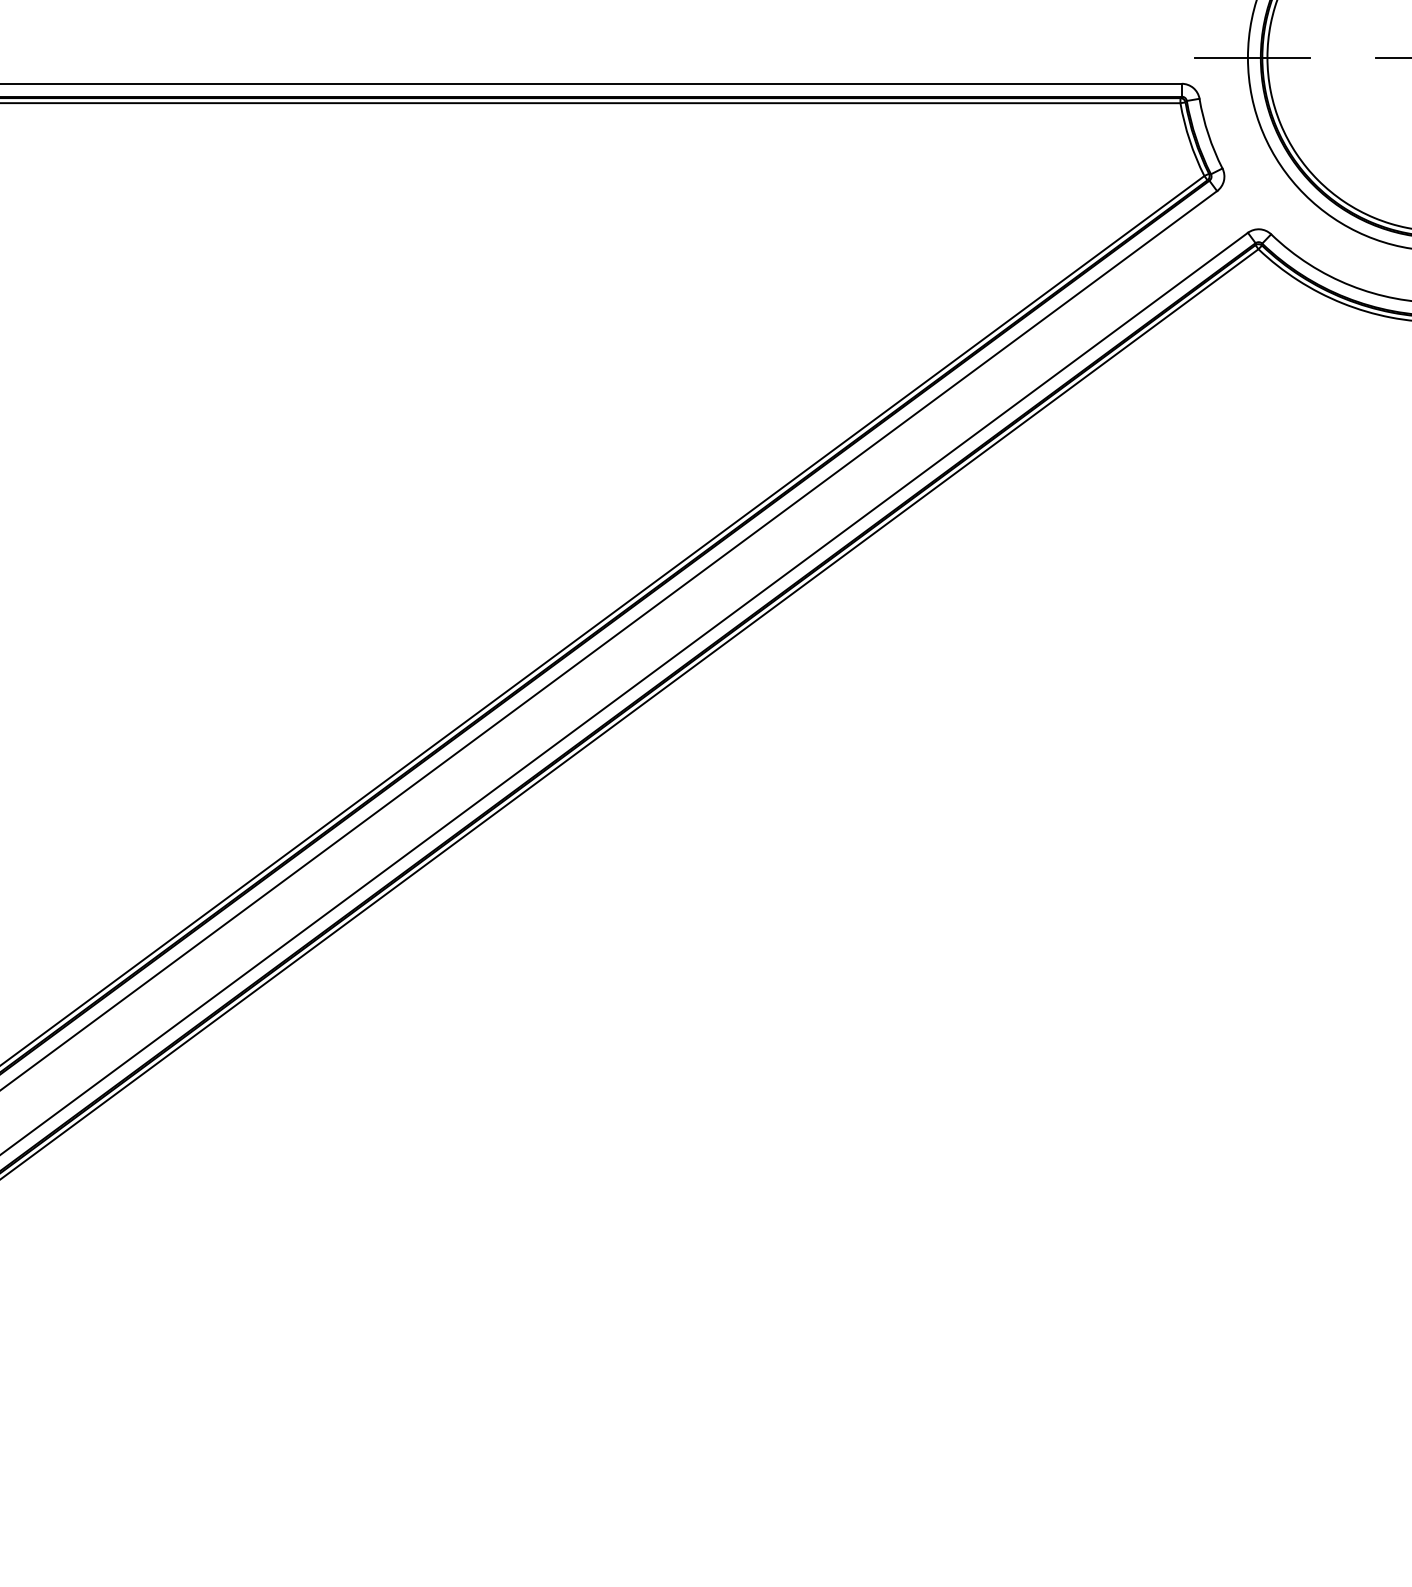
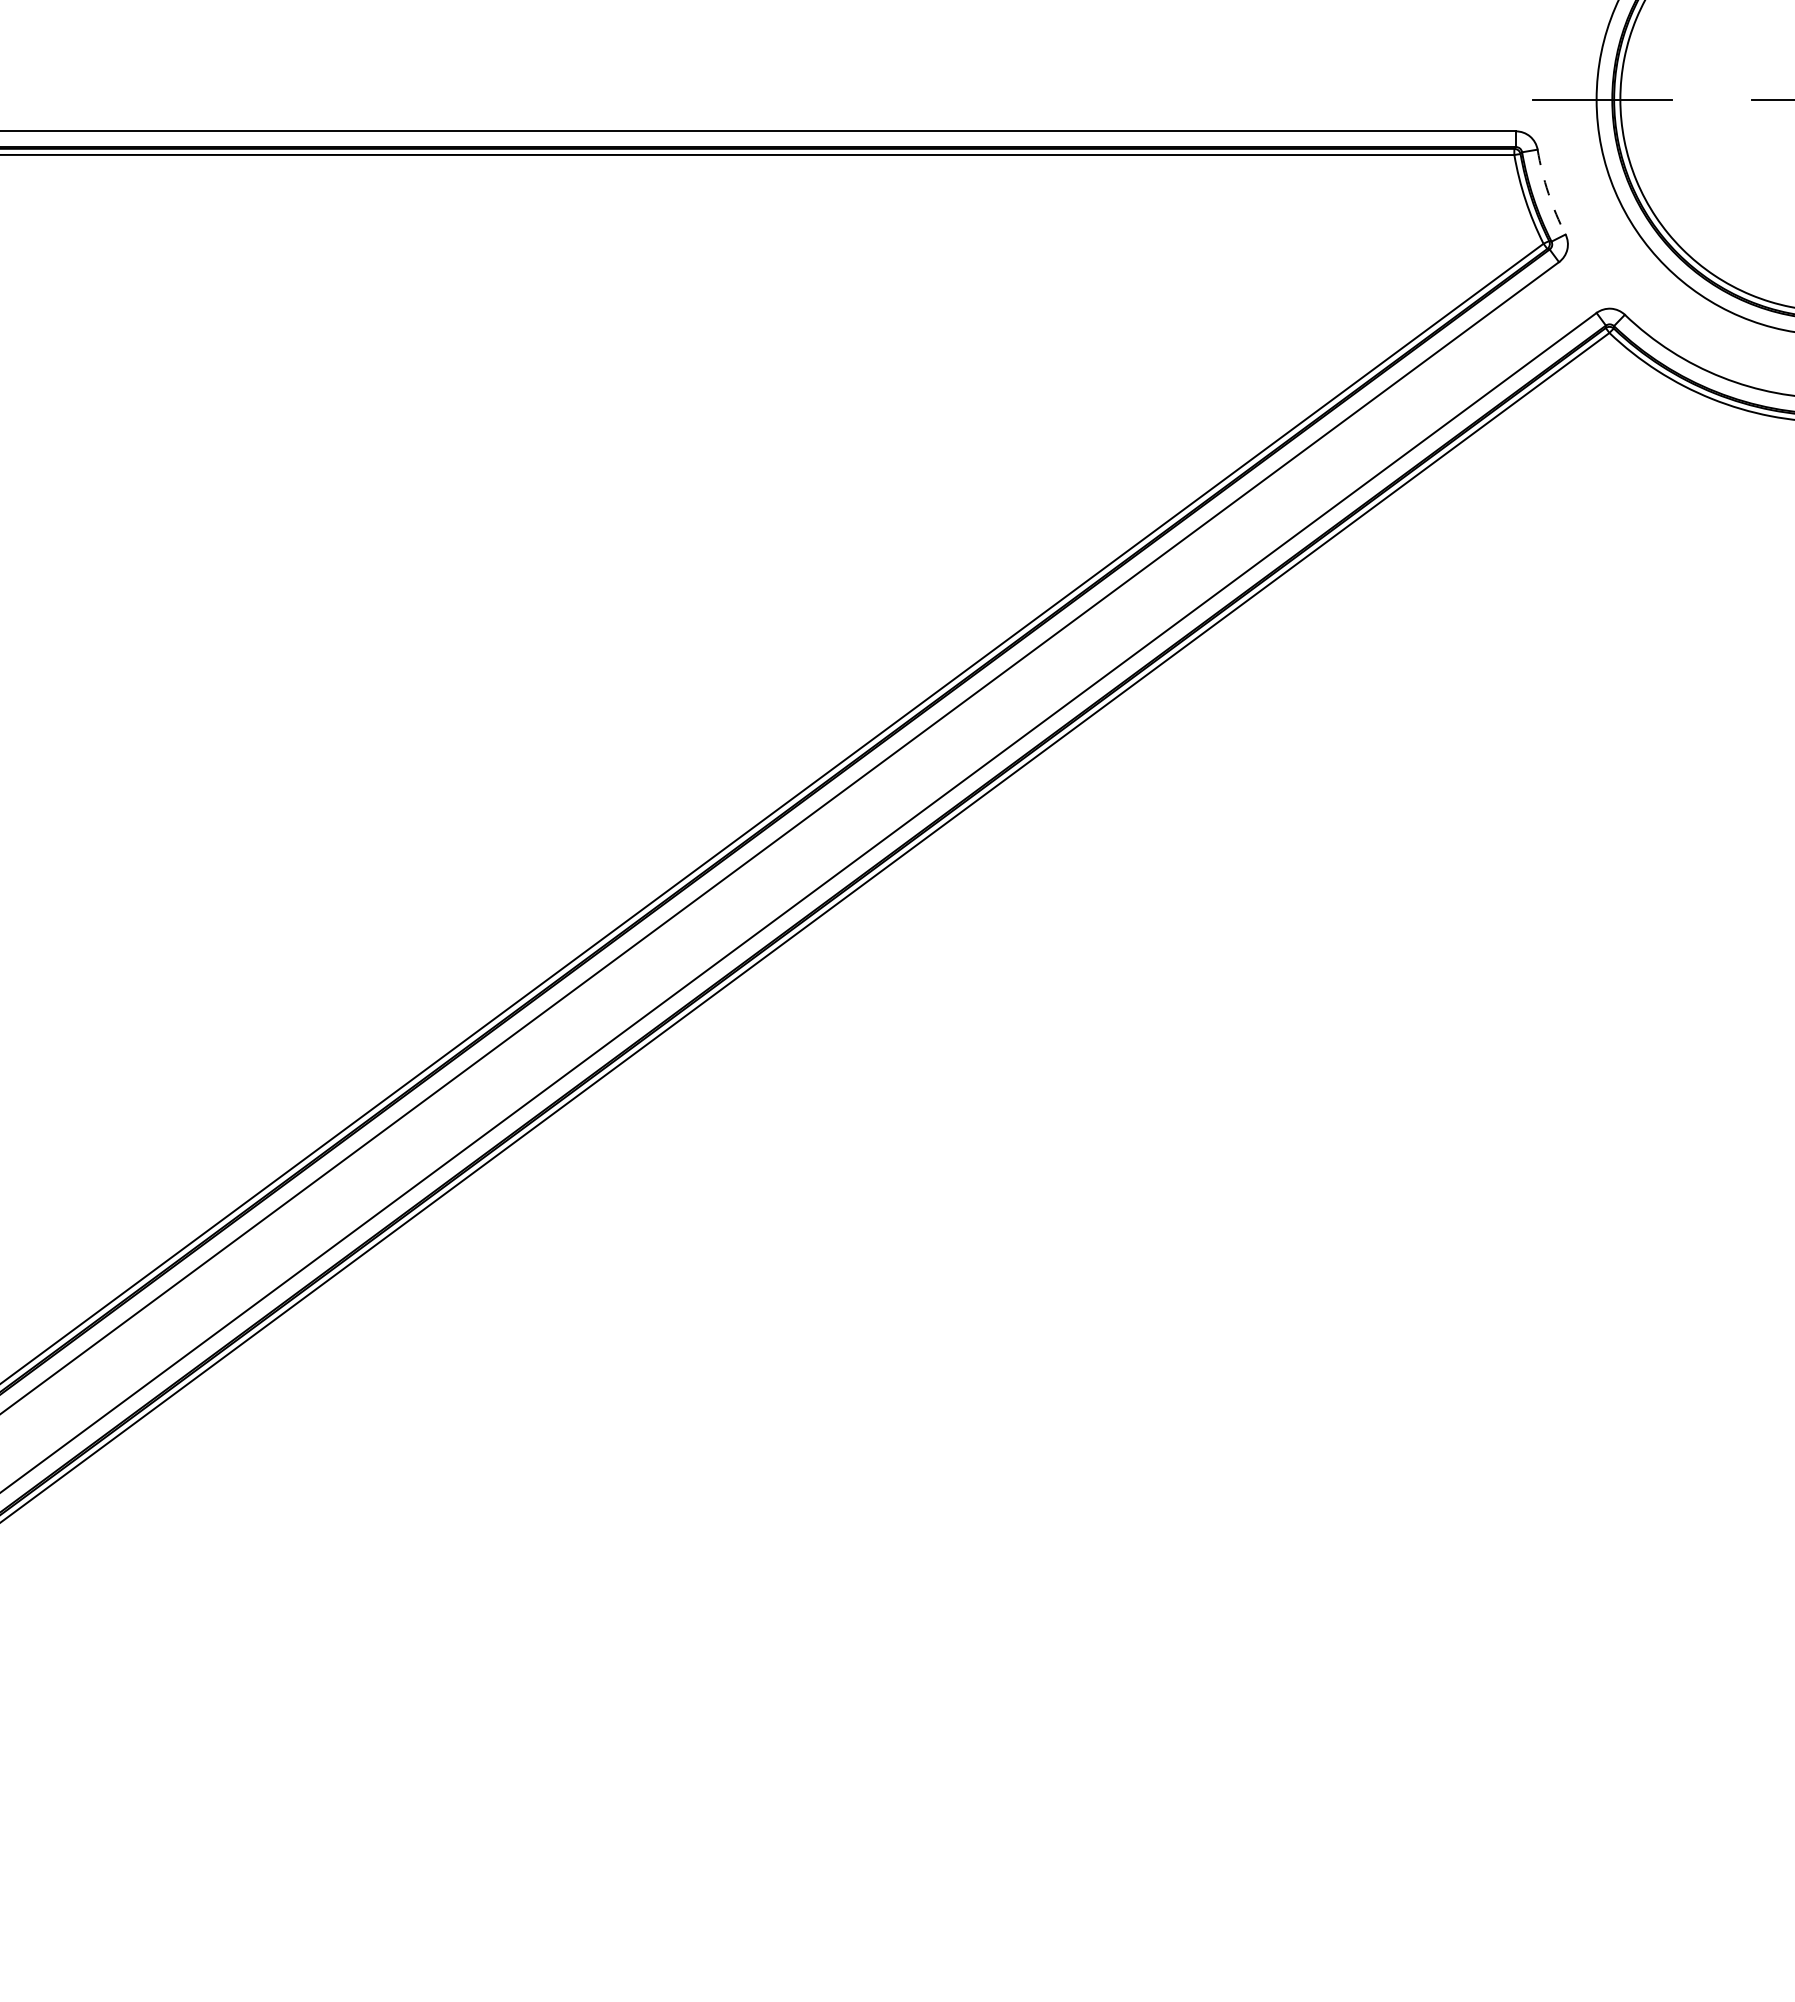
arc: (1208, 134) -> (1548, 193), solid -> dashed

